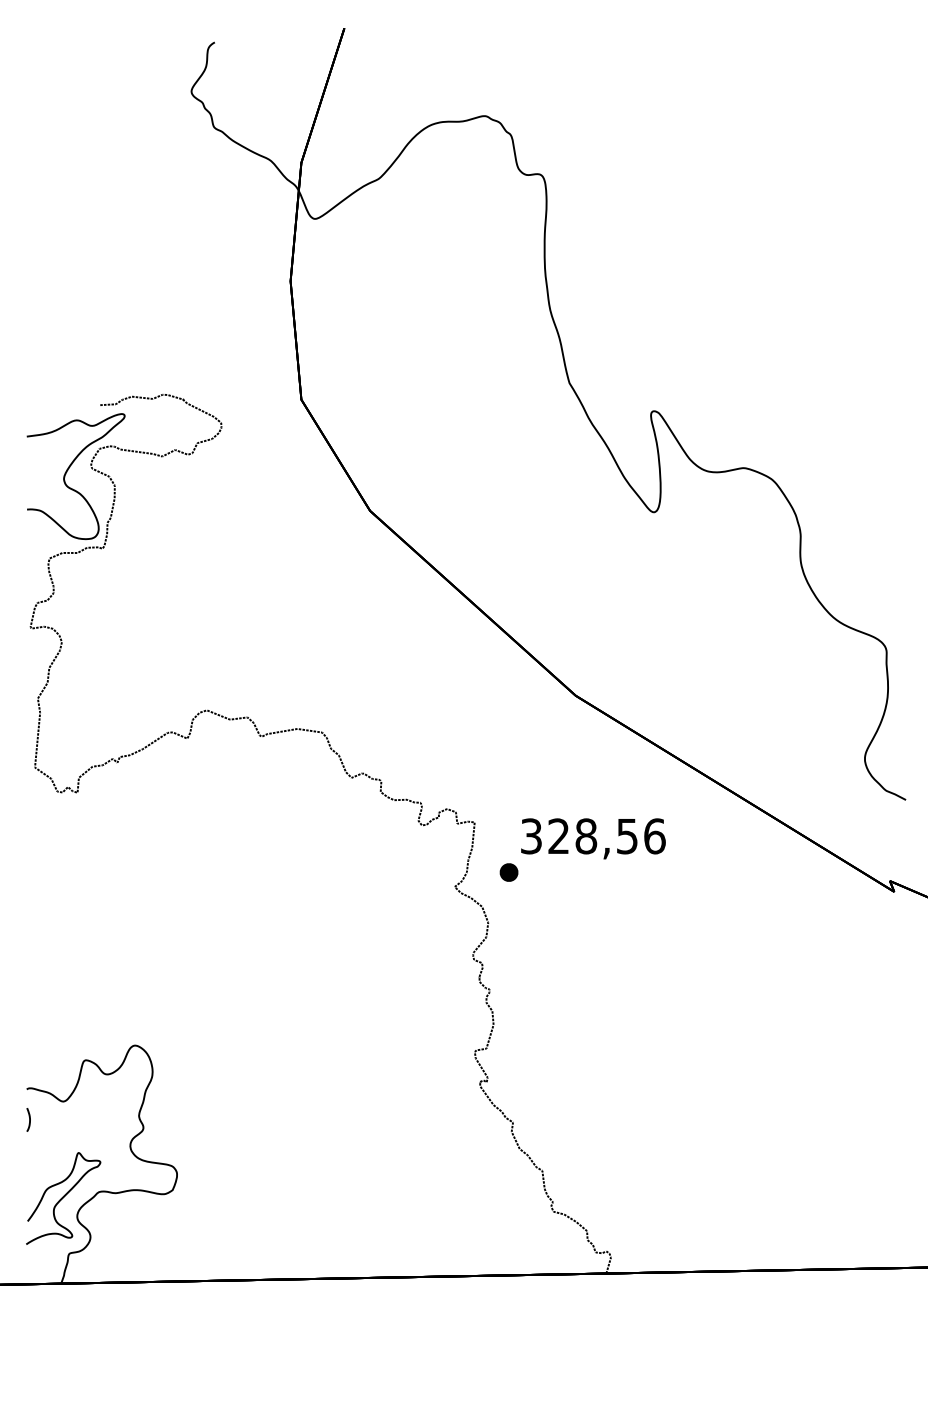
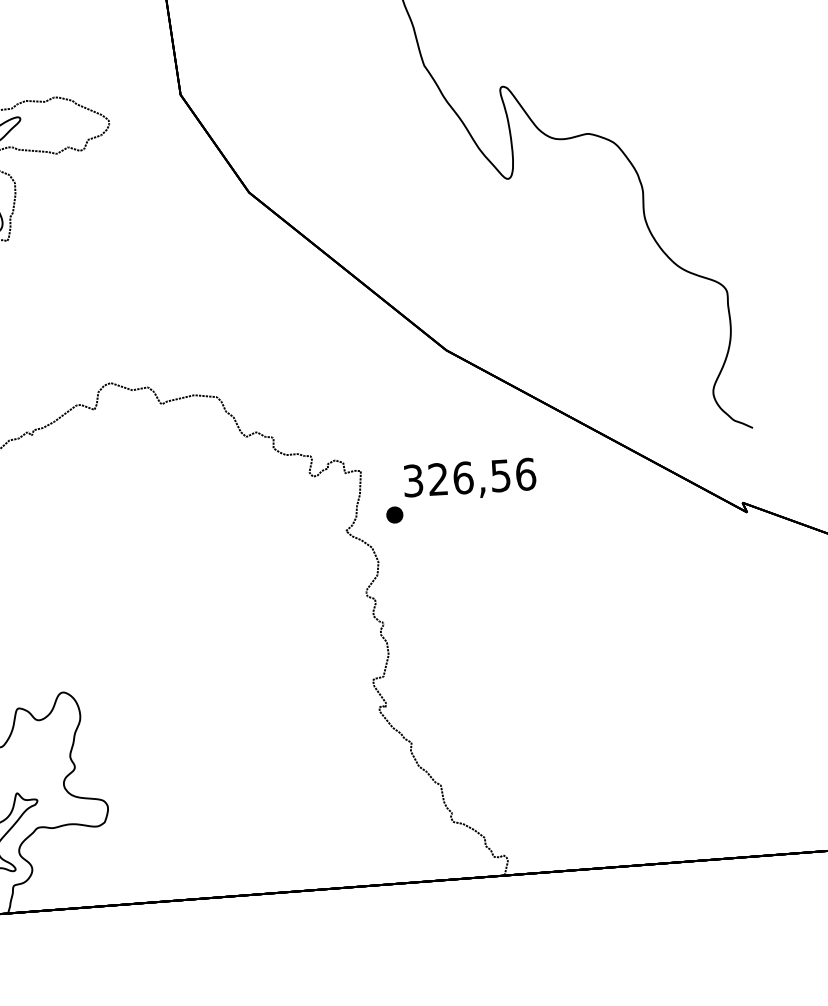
text: (586, 836) -> (463, 478), 328,56 -> 326,56

